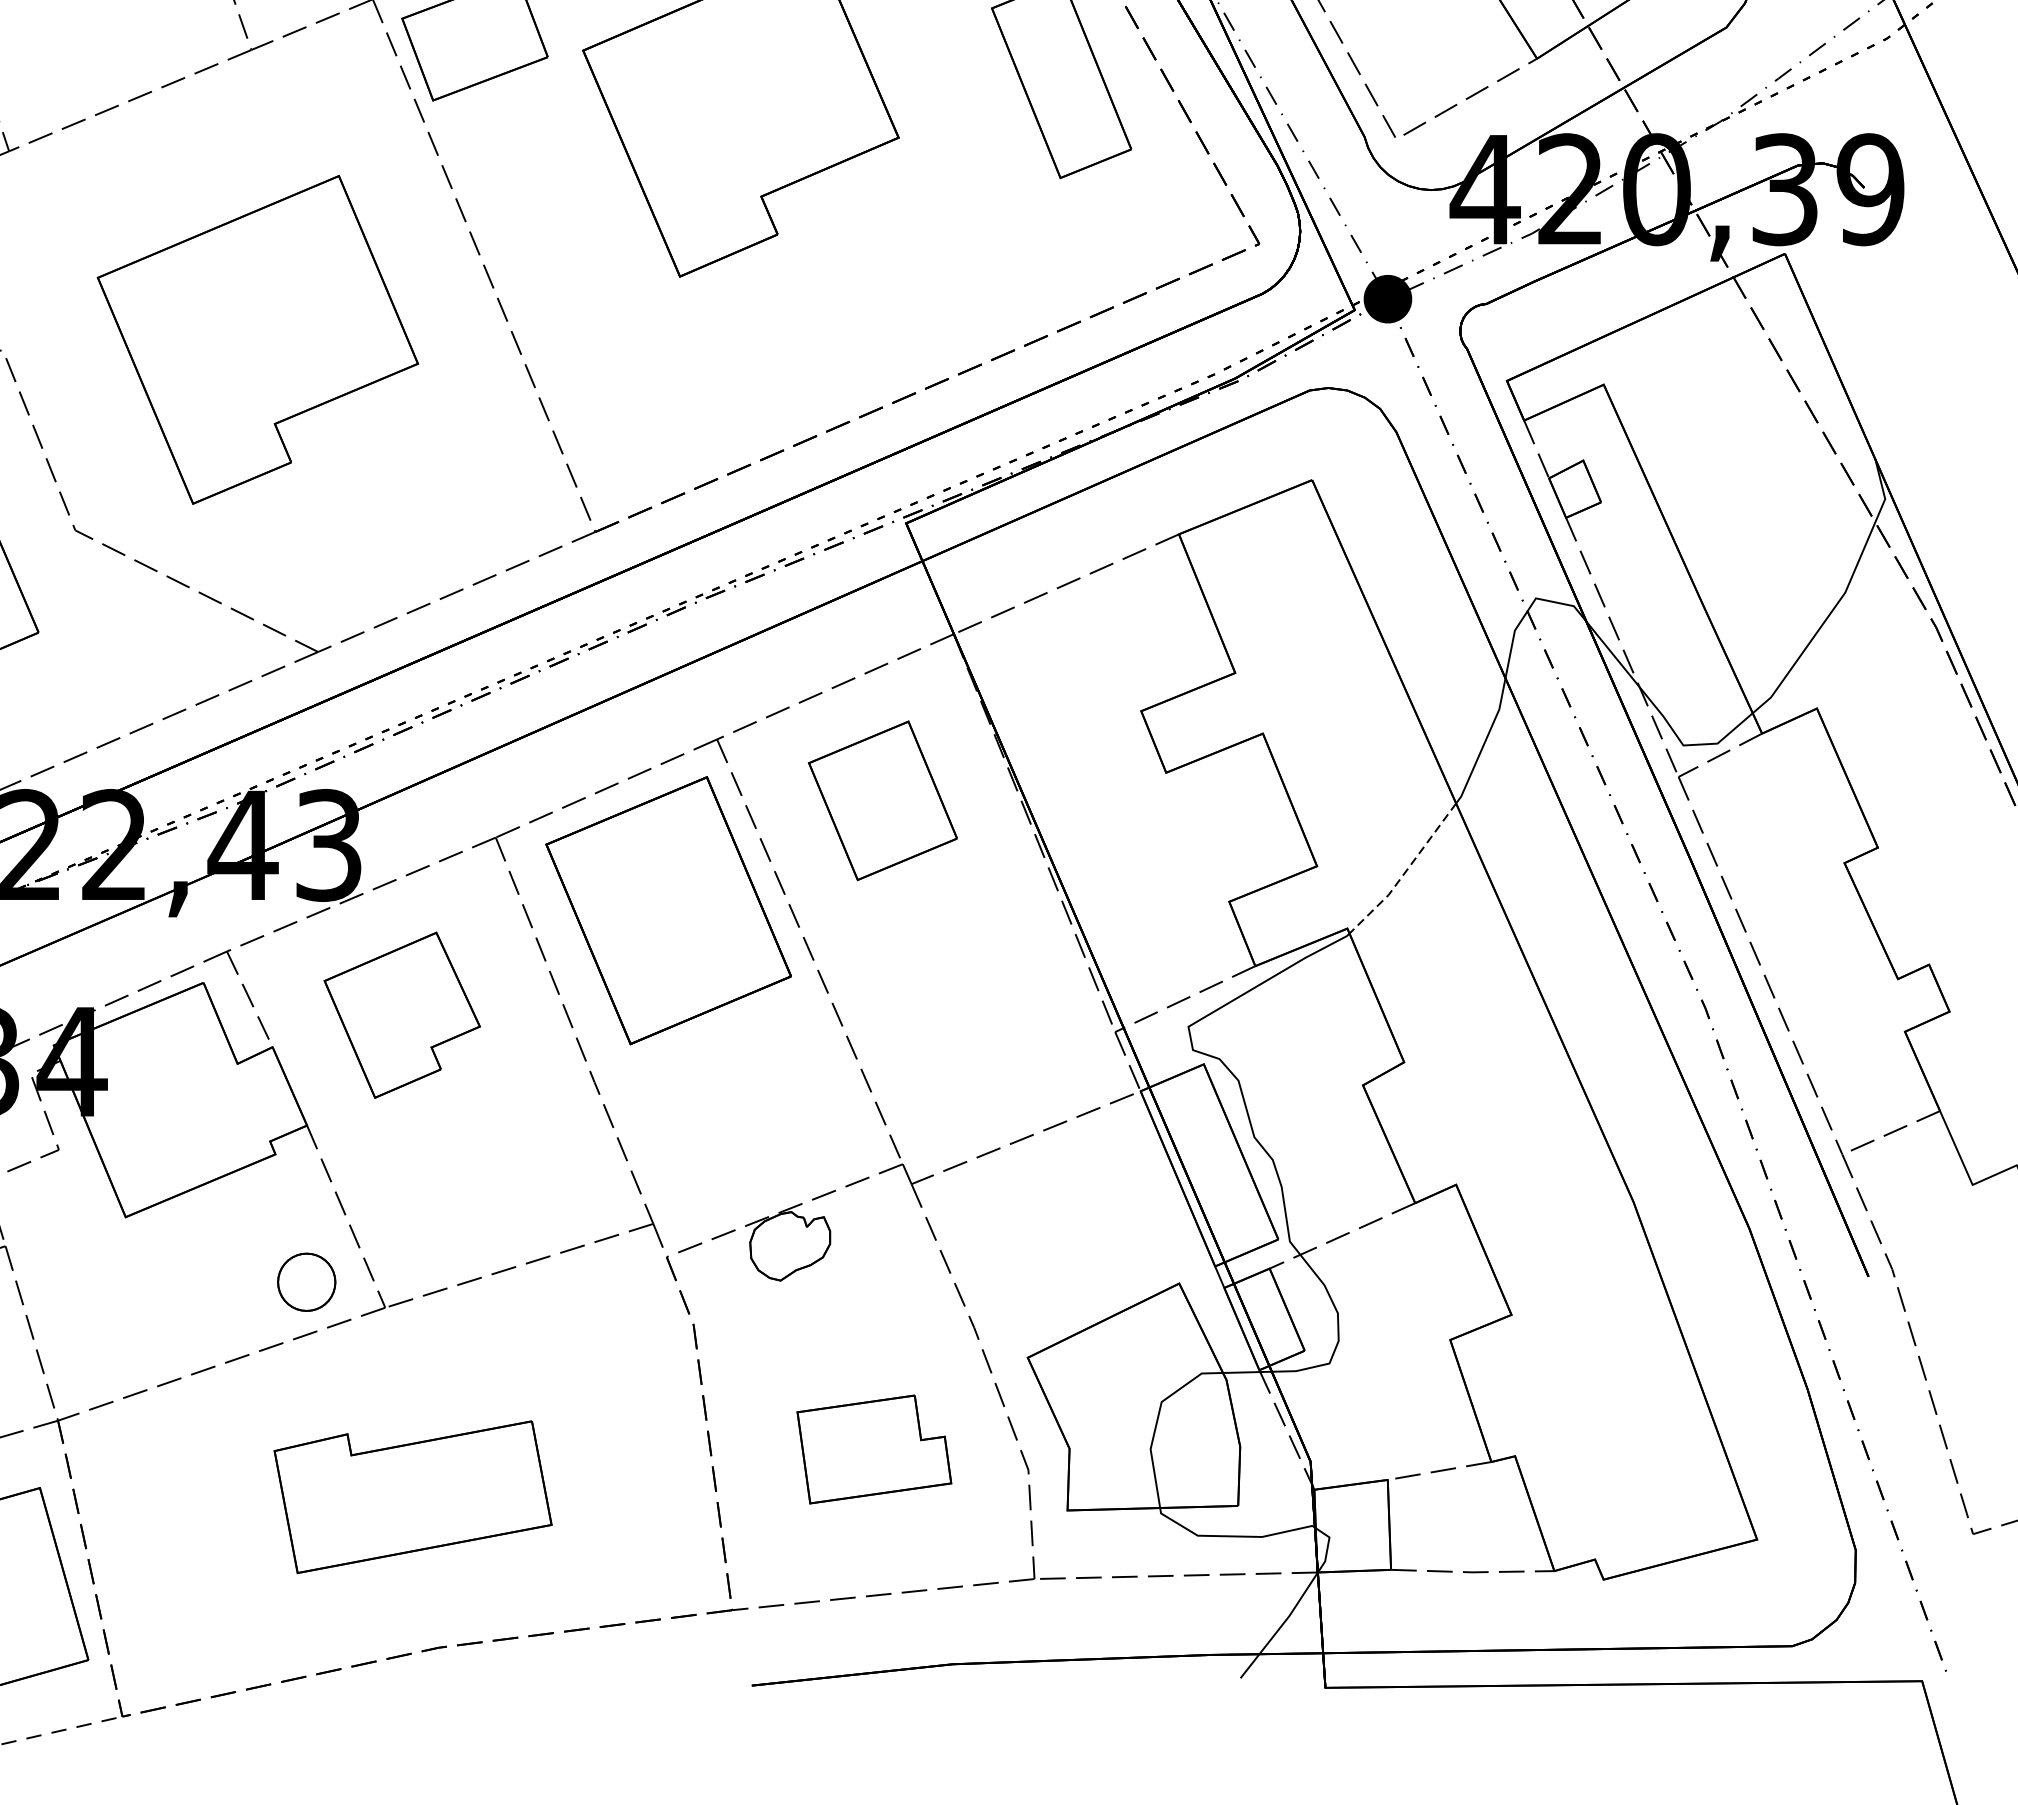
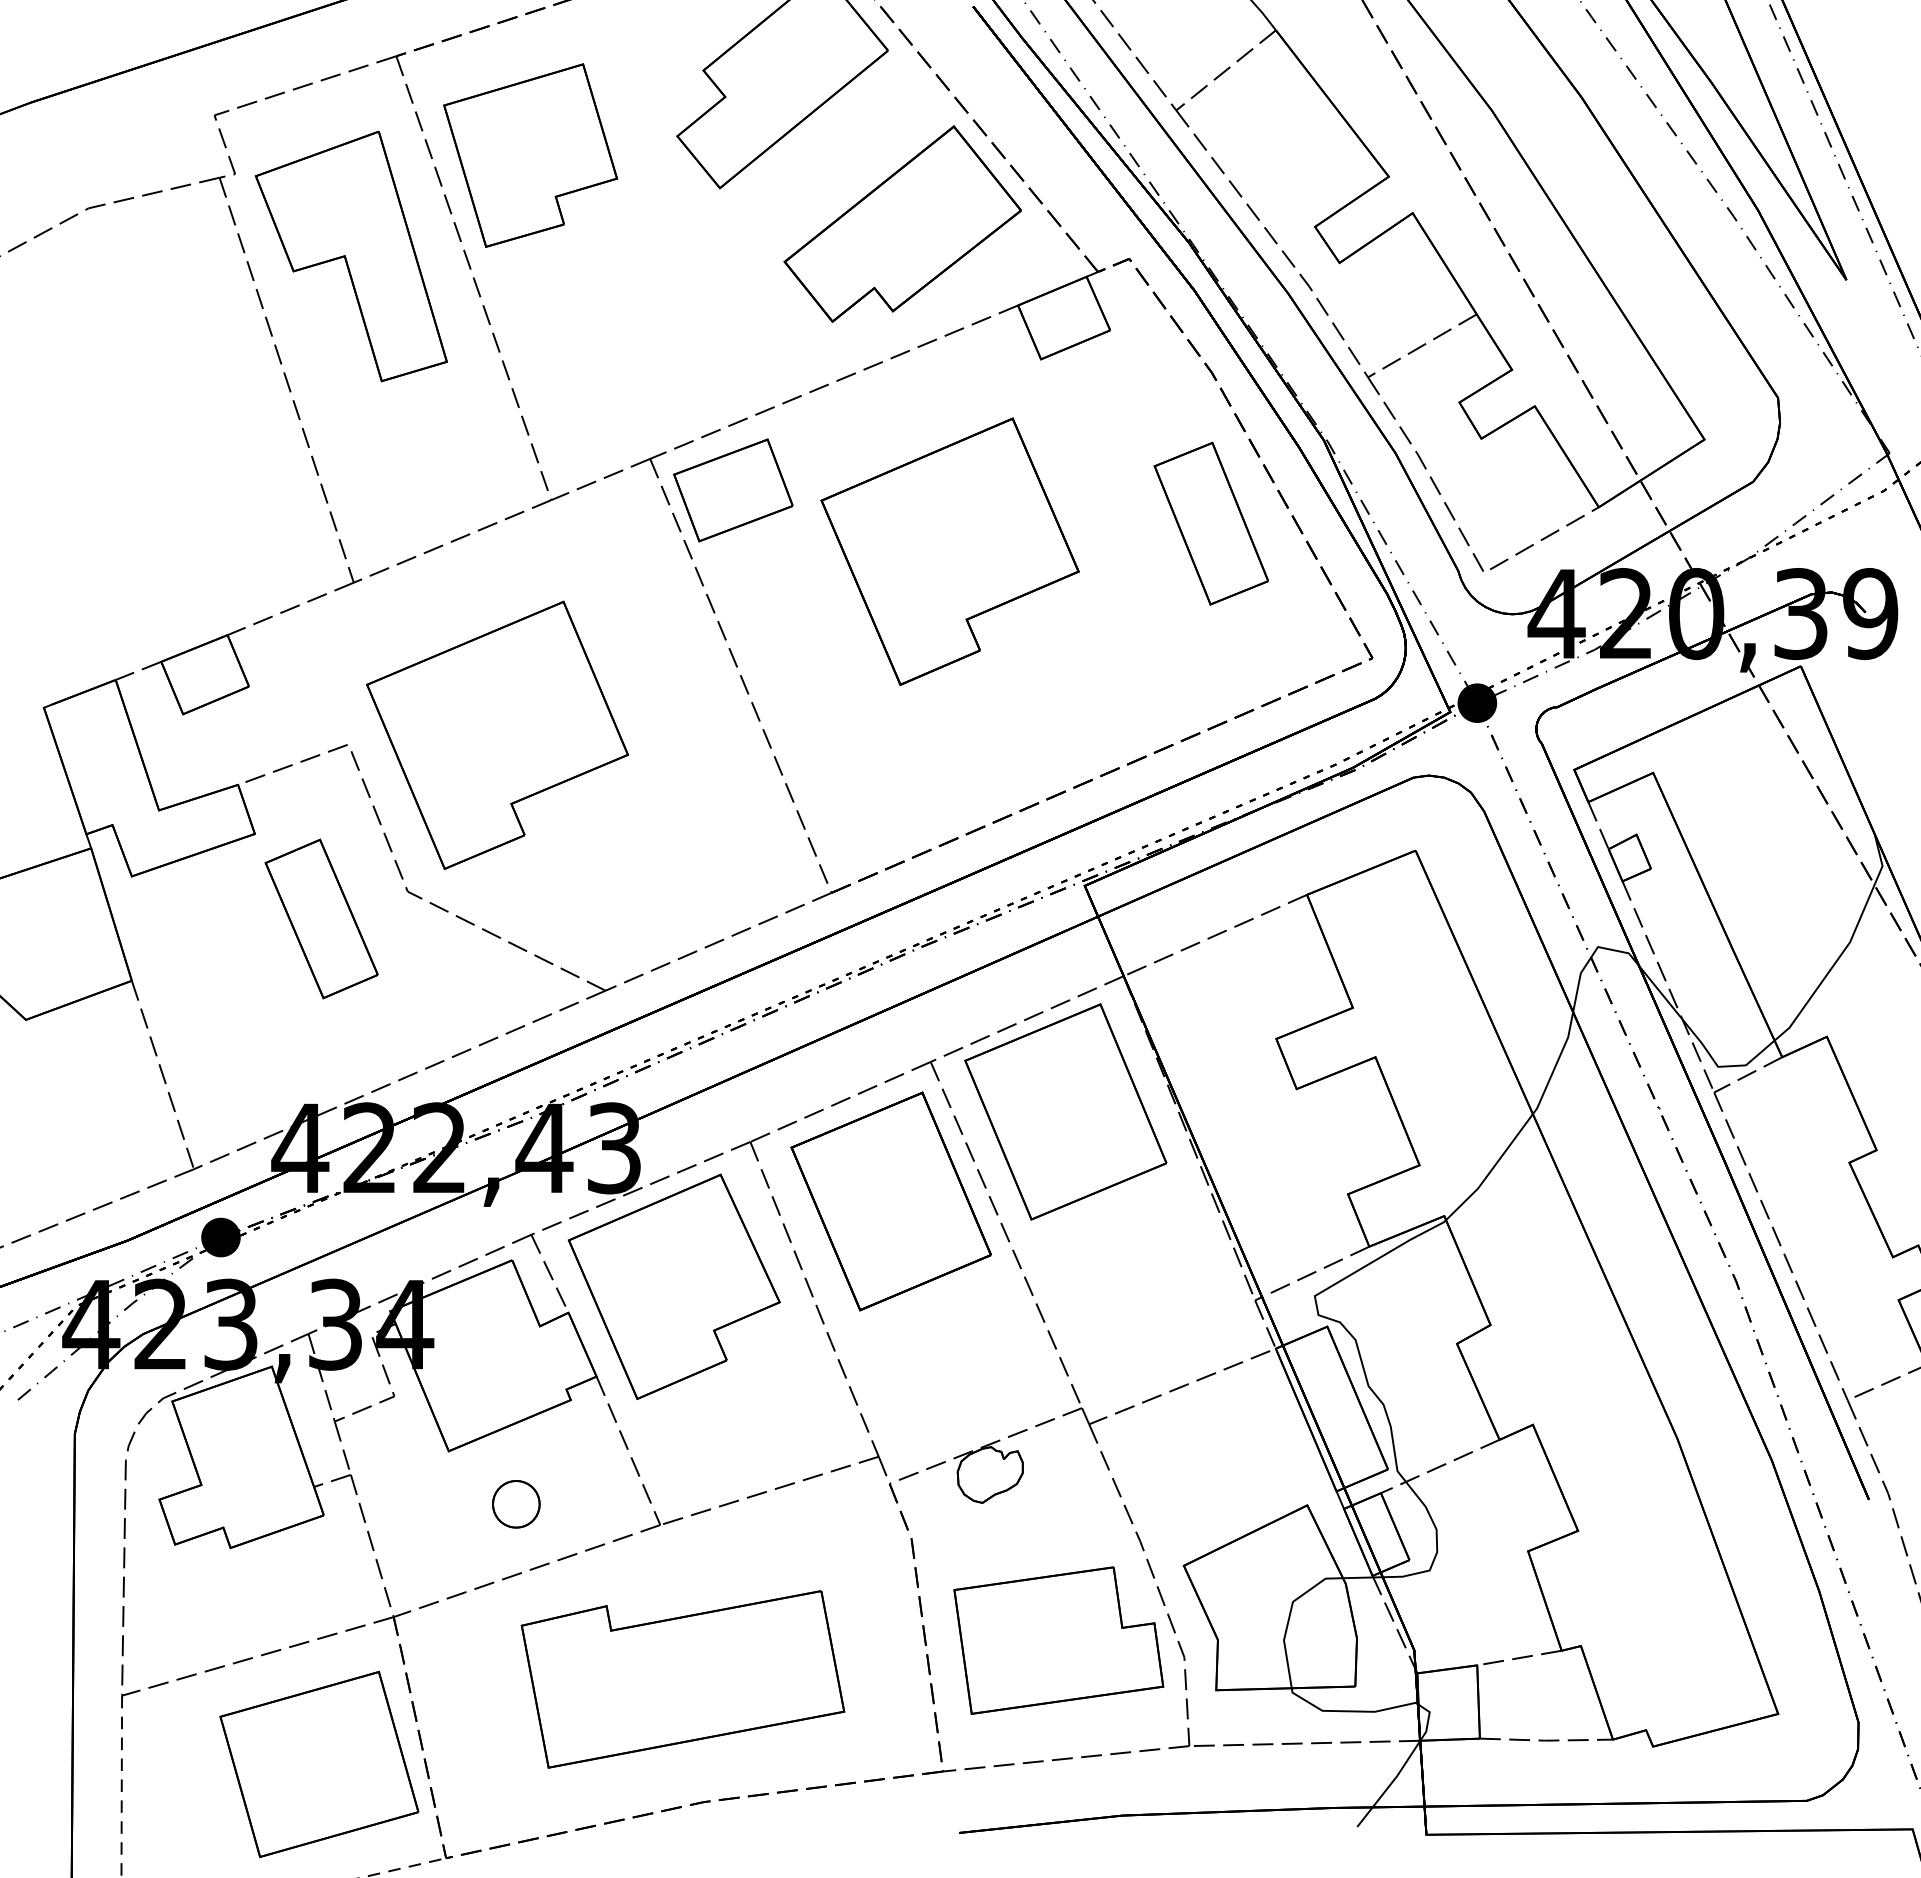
part: (257, 338) -> (497, 734), moved
part: (882, 800) -> (1065, 1111), size x1.67
line: (1405, 872) -> (1491, 1170), dashed -> solid
part: (401, 1014) -> (673, 1286), size x1.67
part: (306, 1282) -> (516, 1504), moved
part: (873, 1449) -> (1058, 1640), size x1.67
part: (412, 1497) -> (682, 1679), size x1.43

